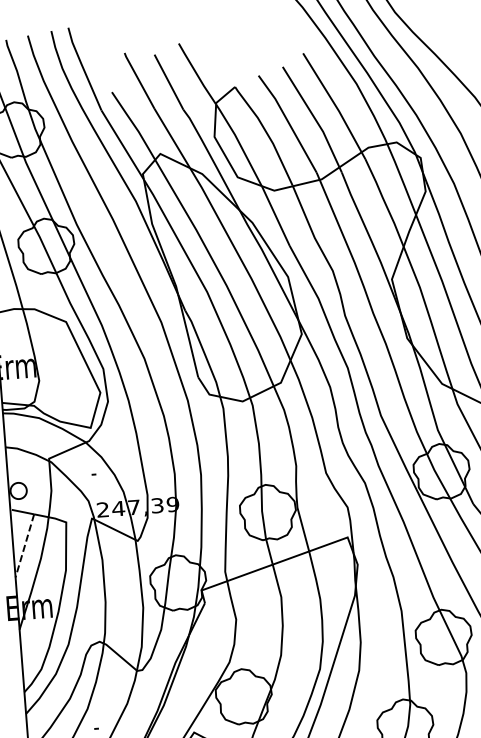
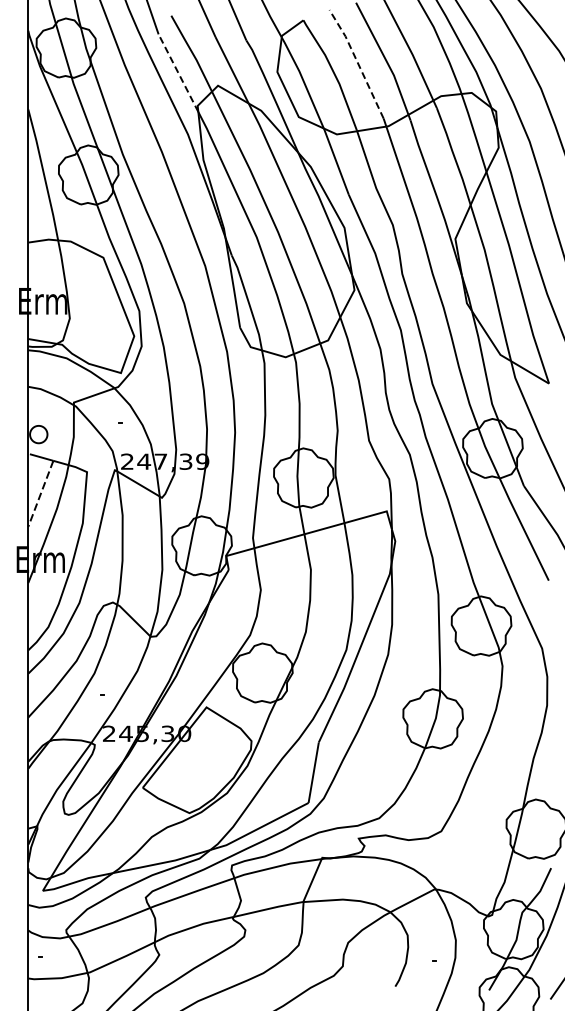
line: (288, 121) -> (357, 61), solid -> dashed
line: (122, 145) -> (178, 73), solid -> dashed

